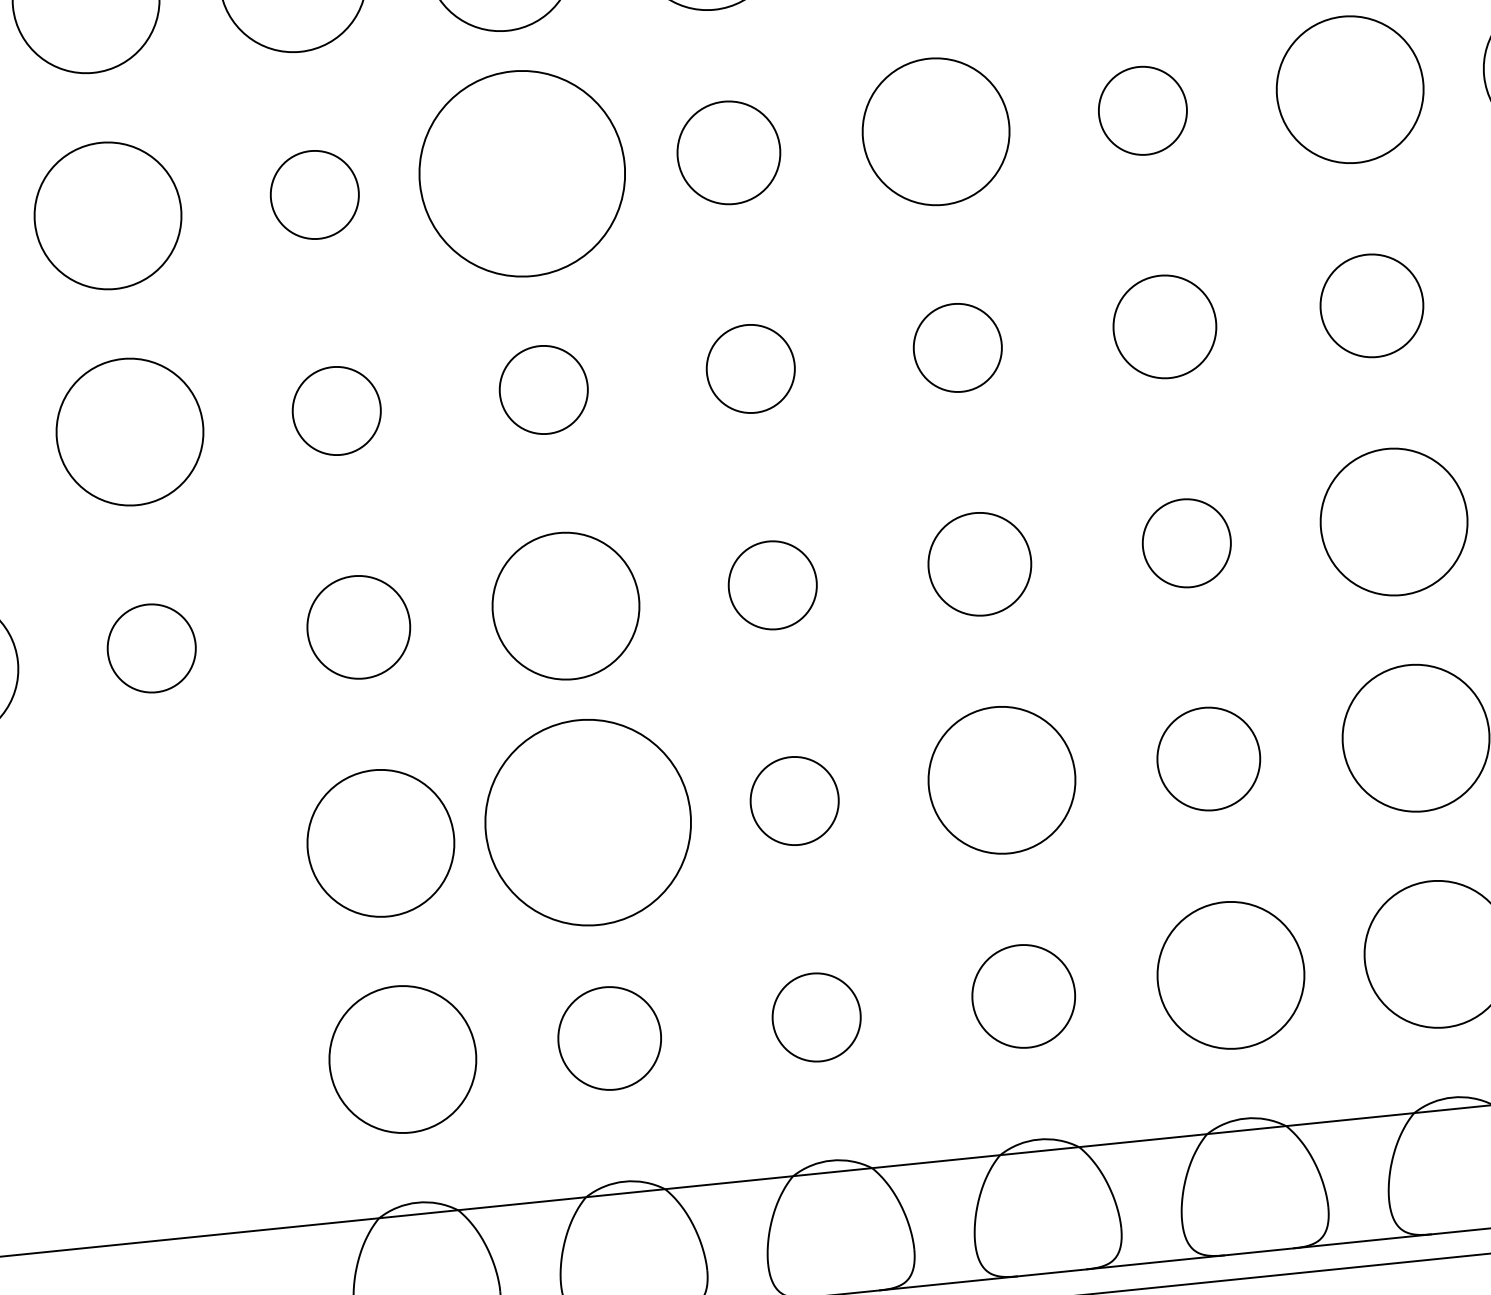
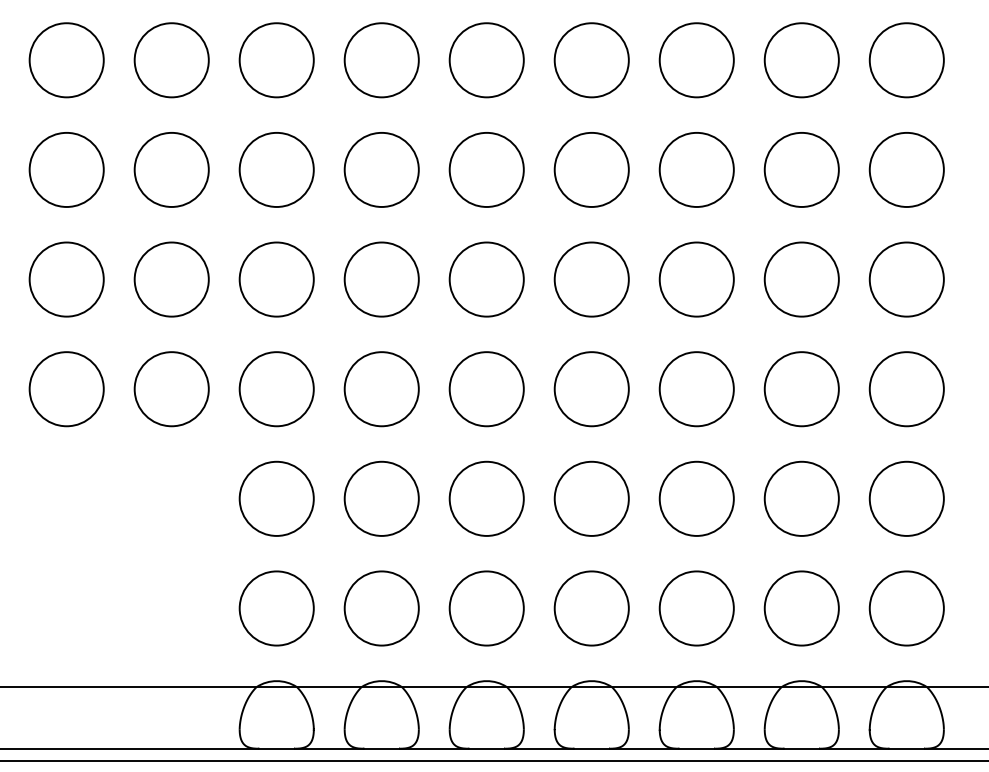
part: (1142, 109) -> (696, 169), size x1.67
part: (728, 152) -> (486, 169), size x1.43
part: (521, 173) -> (381, 169), size x0.71
part: (314, 194) -> (276, 169), size x1.67
part: (1371, 305) -> (801, 279), size x1.43
part: (1164, 326) -> (696, 279), size x1.43
part: (957, 347) -> (591, 279), size x1.67
part: (750, 368) -> (486, 279), size x1.67
part: (543, 389) -> (381, 279), size x1.67
part: (336, 410) -> (276, 279), size x1.67
part: (1186, 543) -> (696, 389), size x1.67
part: (979, 564) -> (591, 389), size x1.43
part: (772, 585) -> (486, 389), size x1.67
part: (358, 627) -> (276, 389), size x1.43
part: (151, 648) -> (171, 389), size x1.67
part: (1208, 758) -> (696, 498), size x1.43
part: (794, 800) -> (486, 498), size x1.67
part: (587, 821) -> (381, 498), size x0.71
part: (1023, 996) -> (591, 608), size x1.43
part: (816, 1017) -> (486, 608), size x1.67
part: (609, 1038) -> (381, 608), size x1.43

